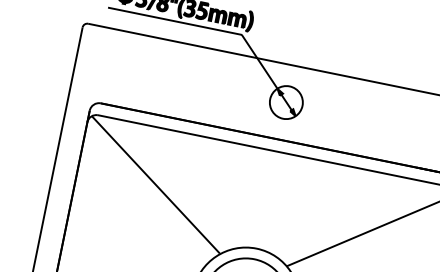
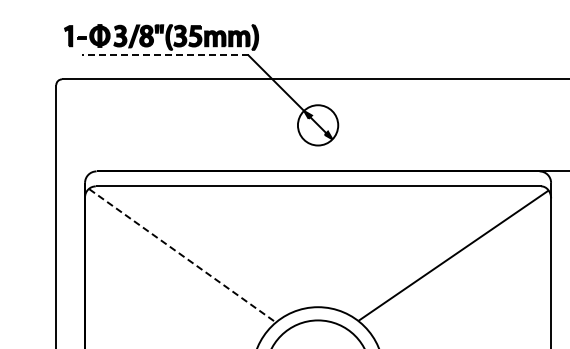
line: (174, 21) -> (164, 55), solid -> dashed
line: (156, 184) -> (182, 255), solid -> dashed

